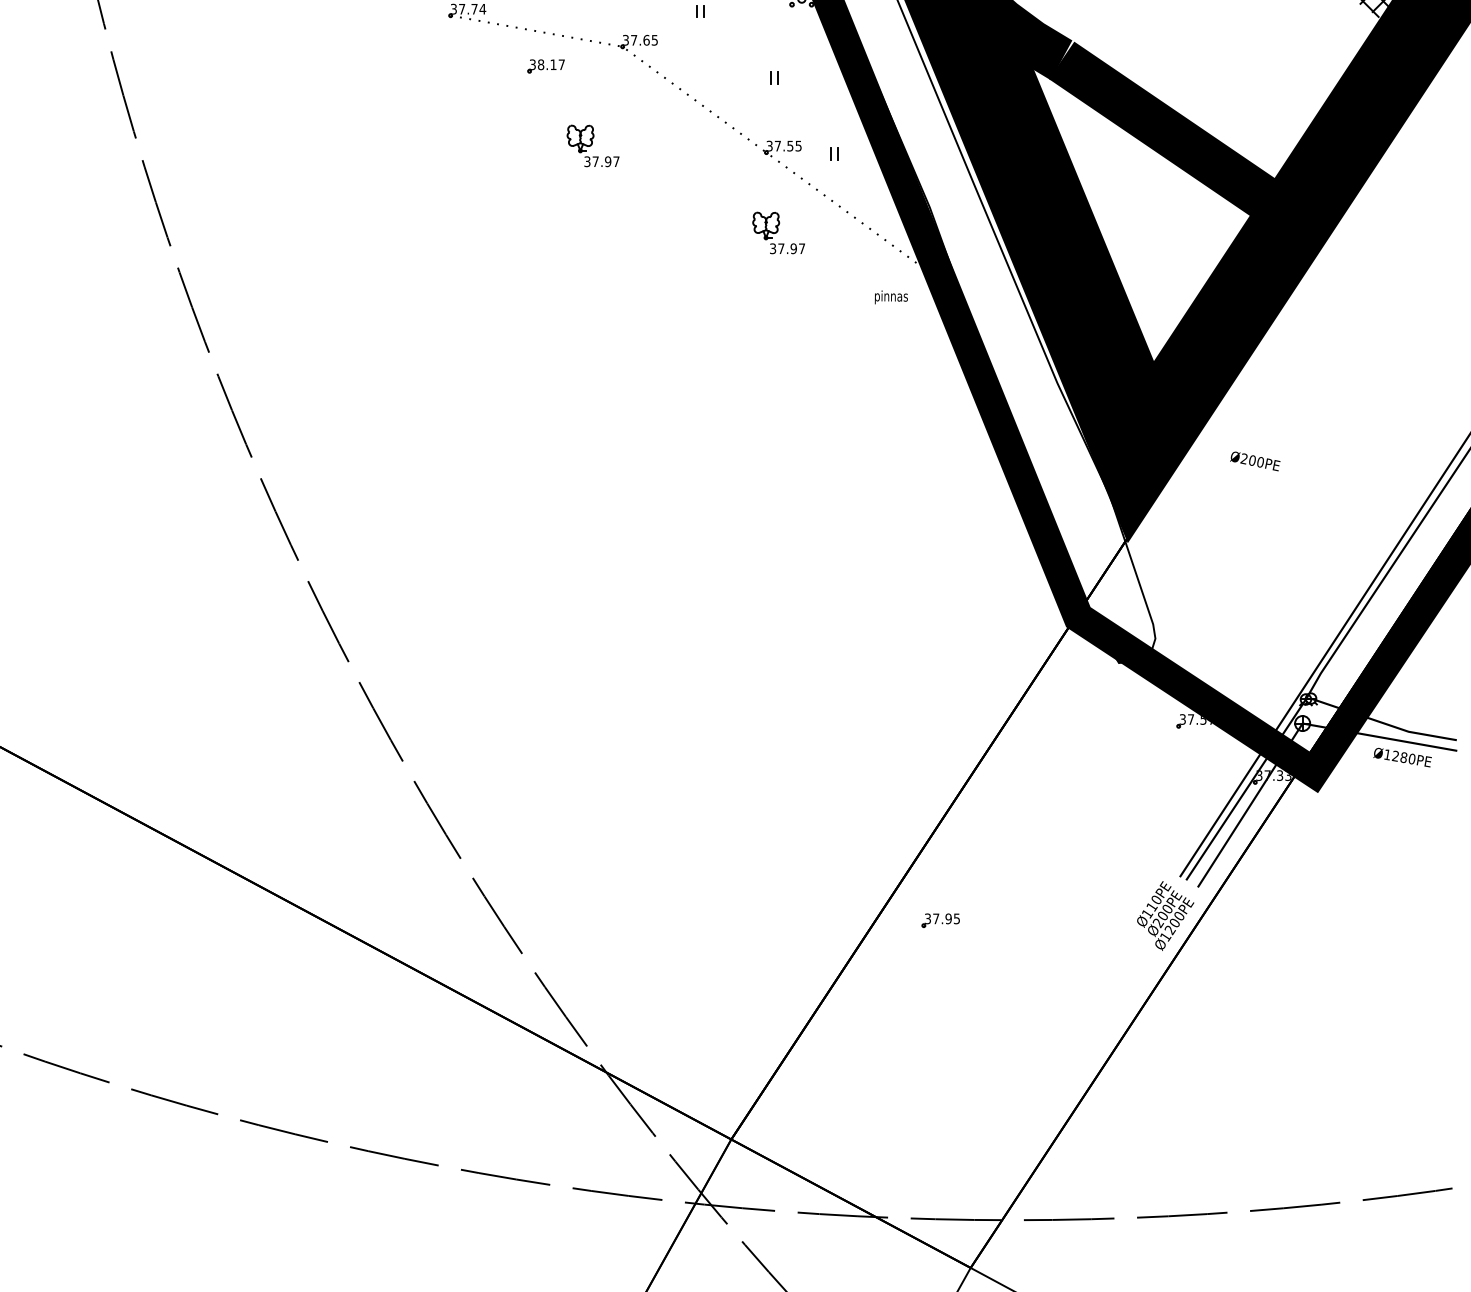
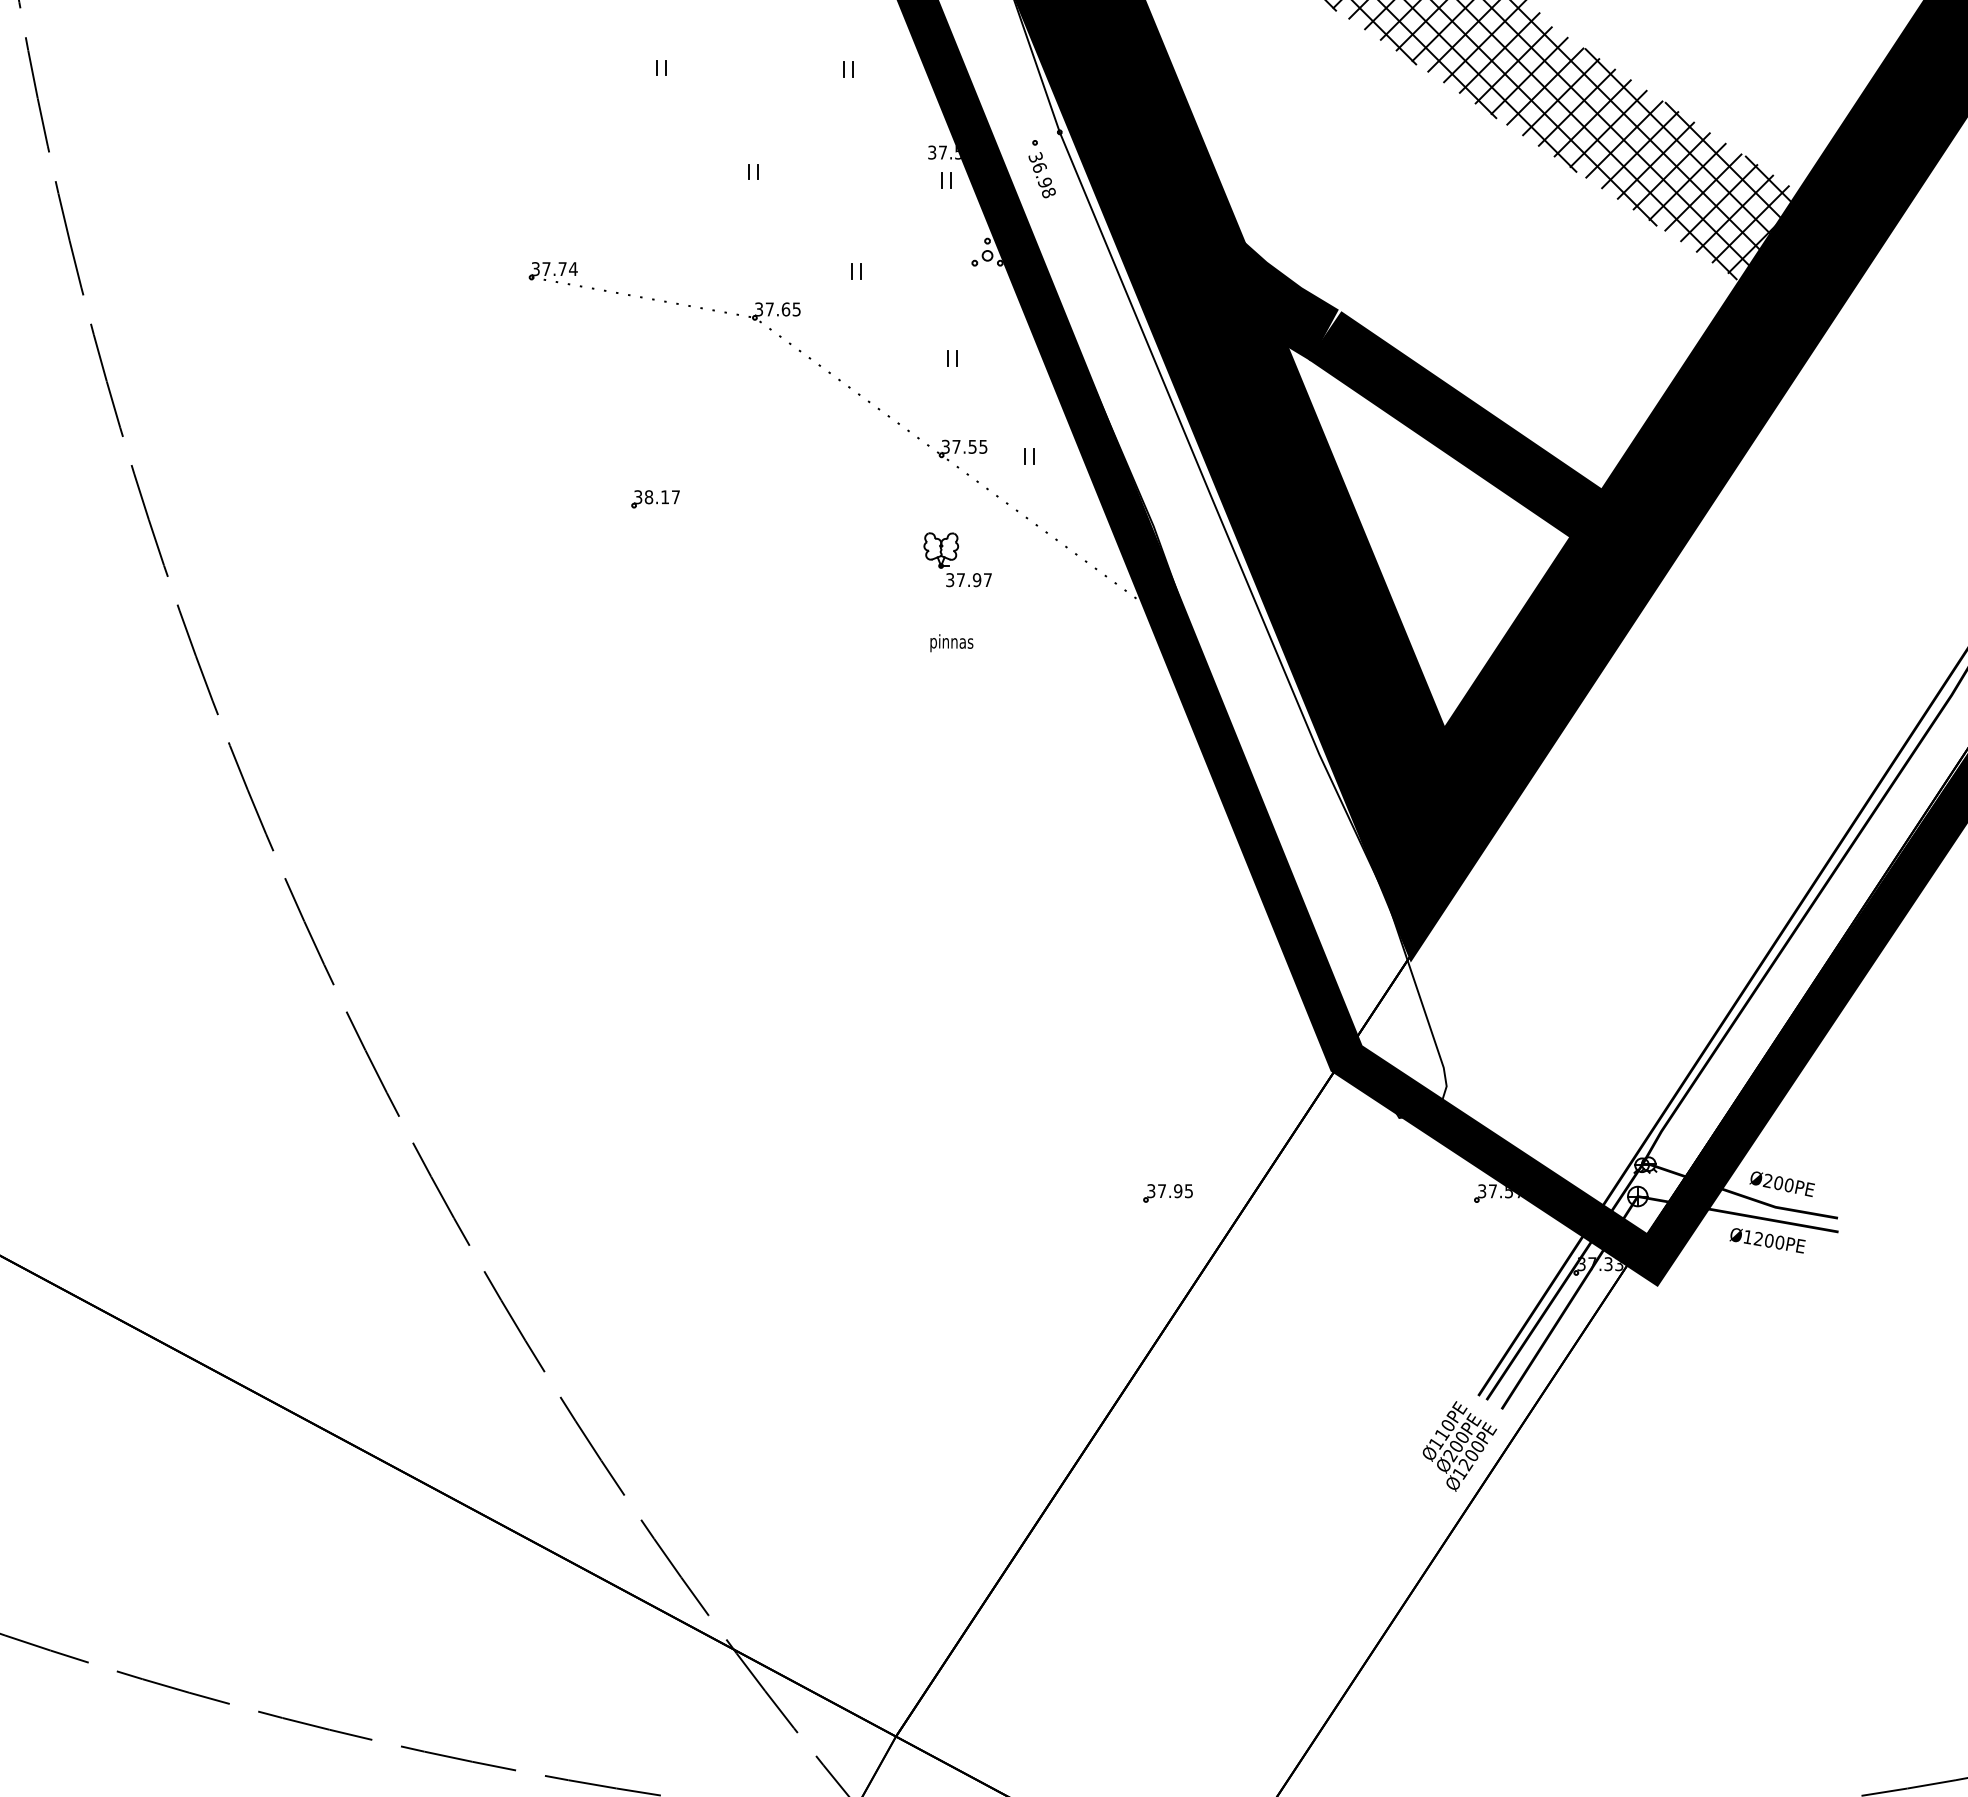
part: (546, 66) -> (655, 499), moved
part: (593, 145) -> (716, 446), removed
text: (891, 297) -> (951, 643), moved
text: (1254, 460) -> (1781, 1183), moved
text: (1403, 757) -> (1768, 1240), Ø1280PE -> Ø1200PE
part: (940, 920) -> (1167, 1193), moved

